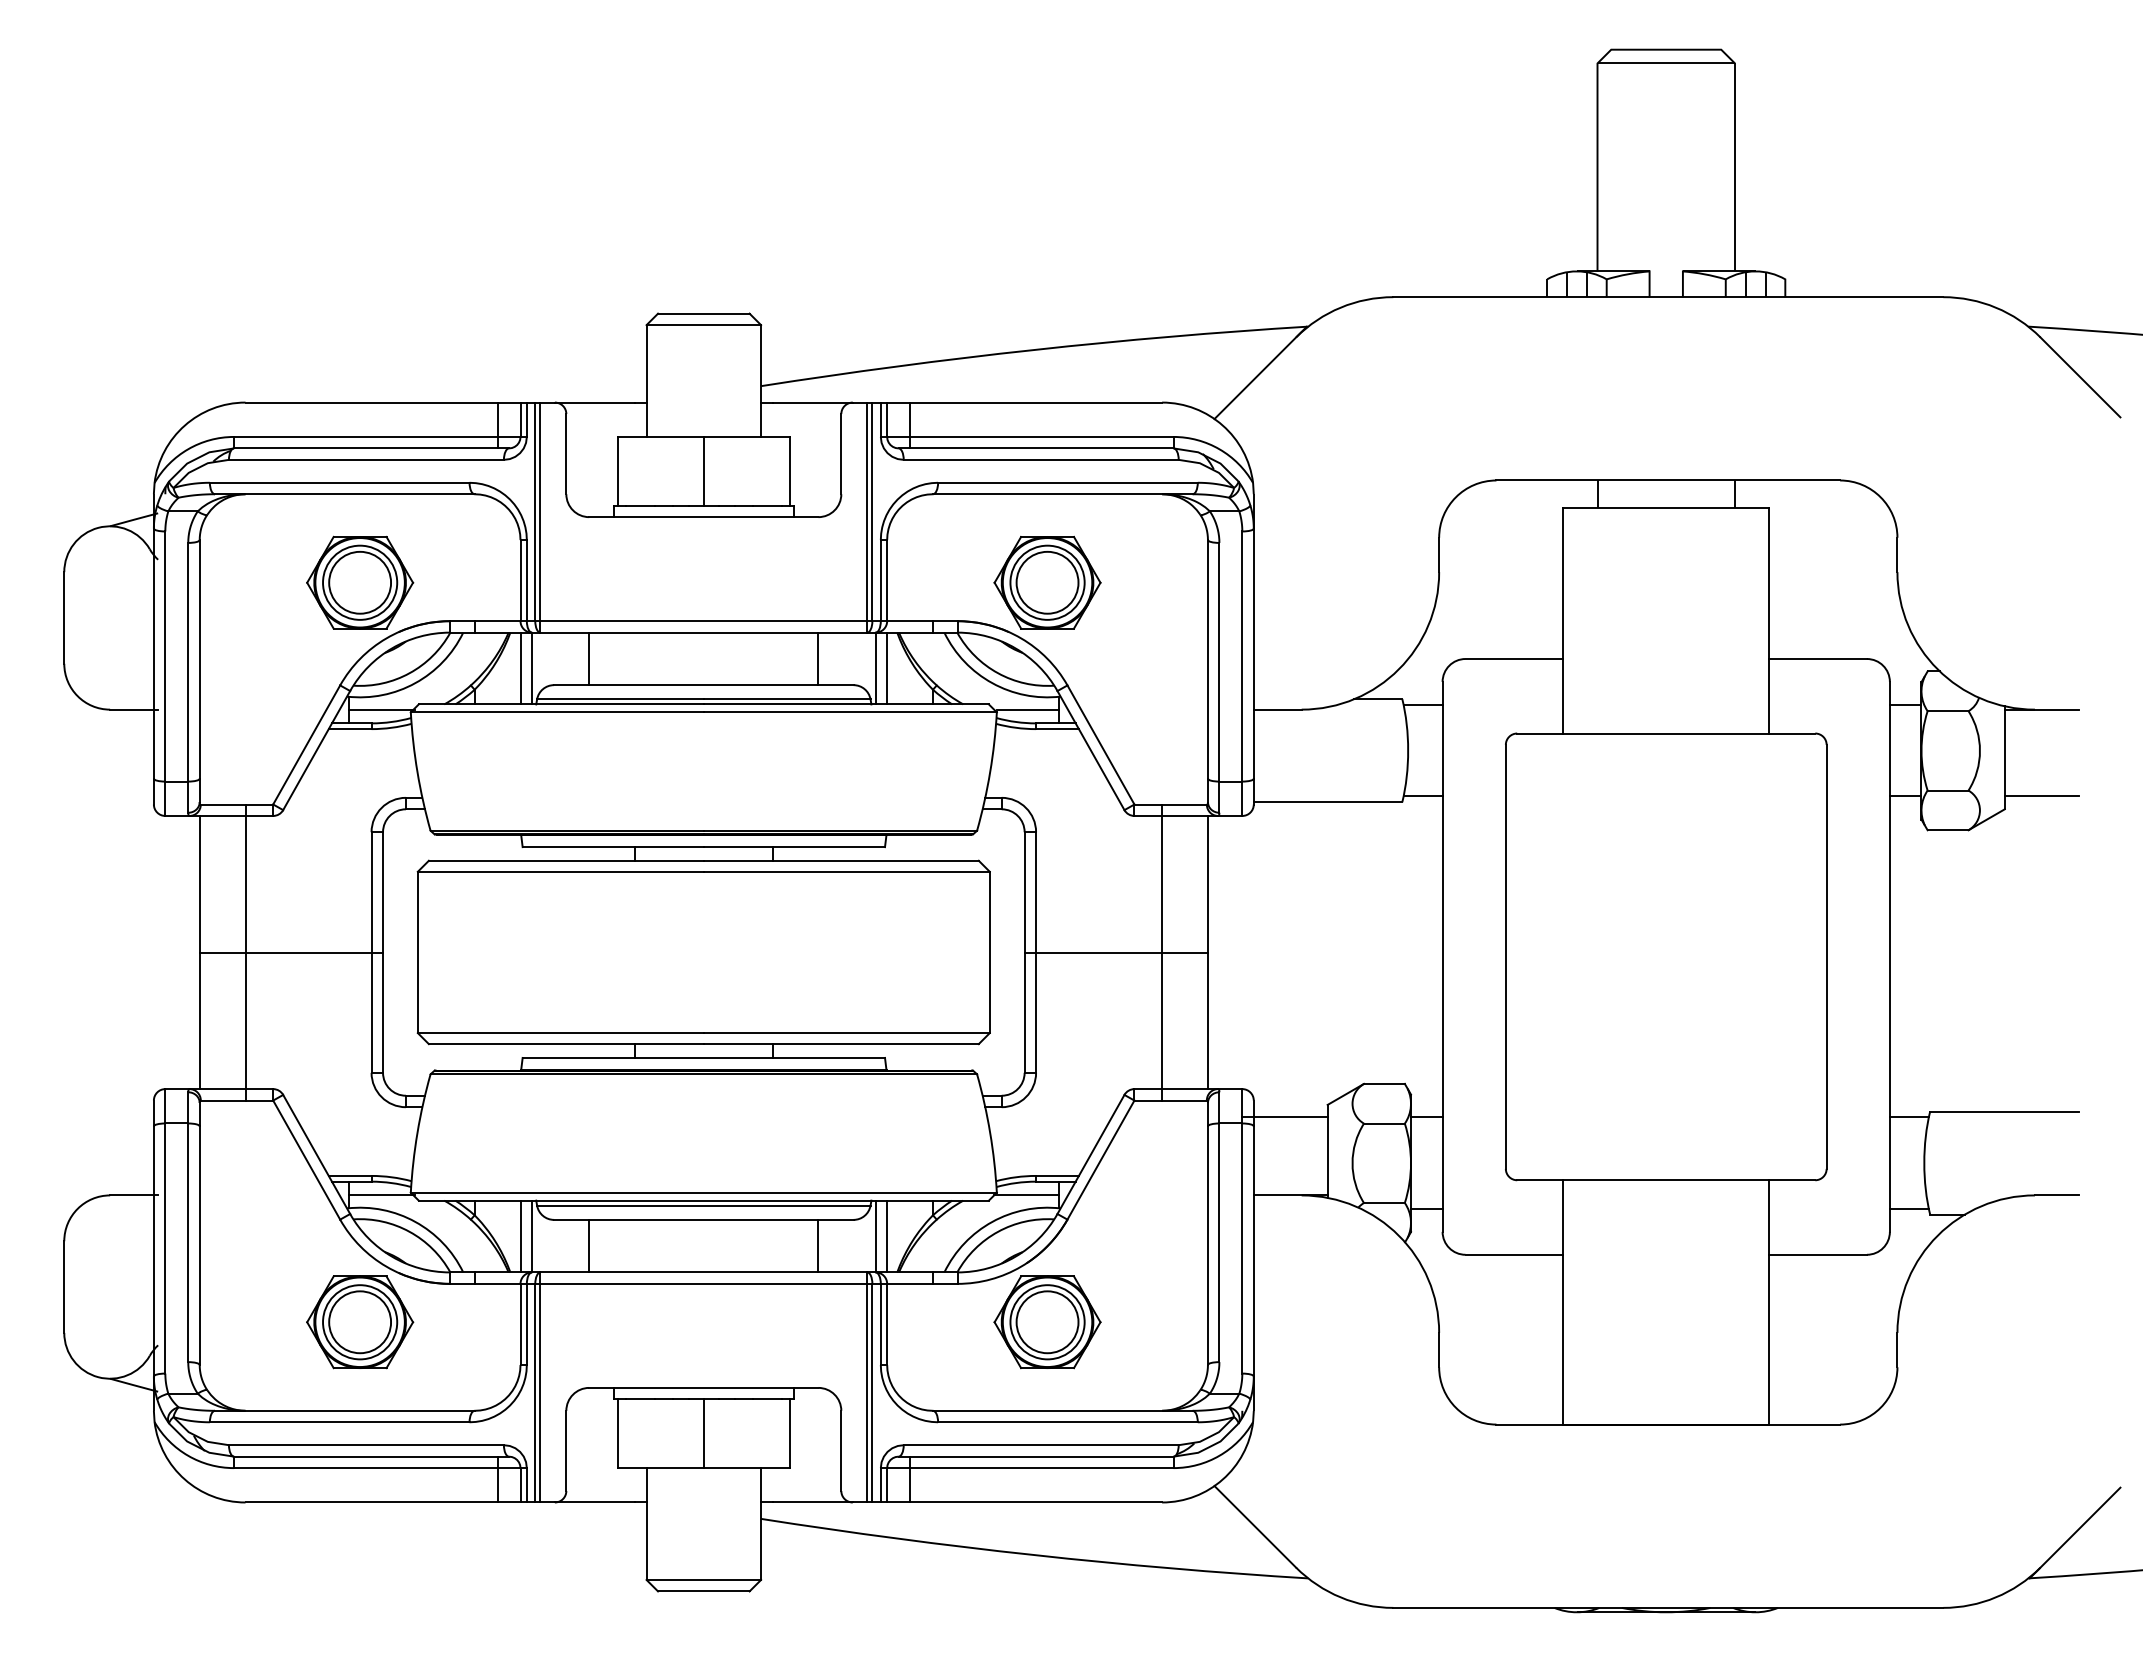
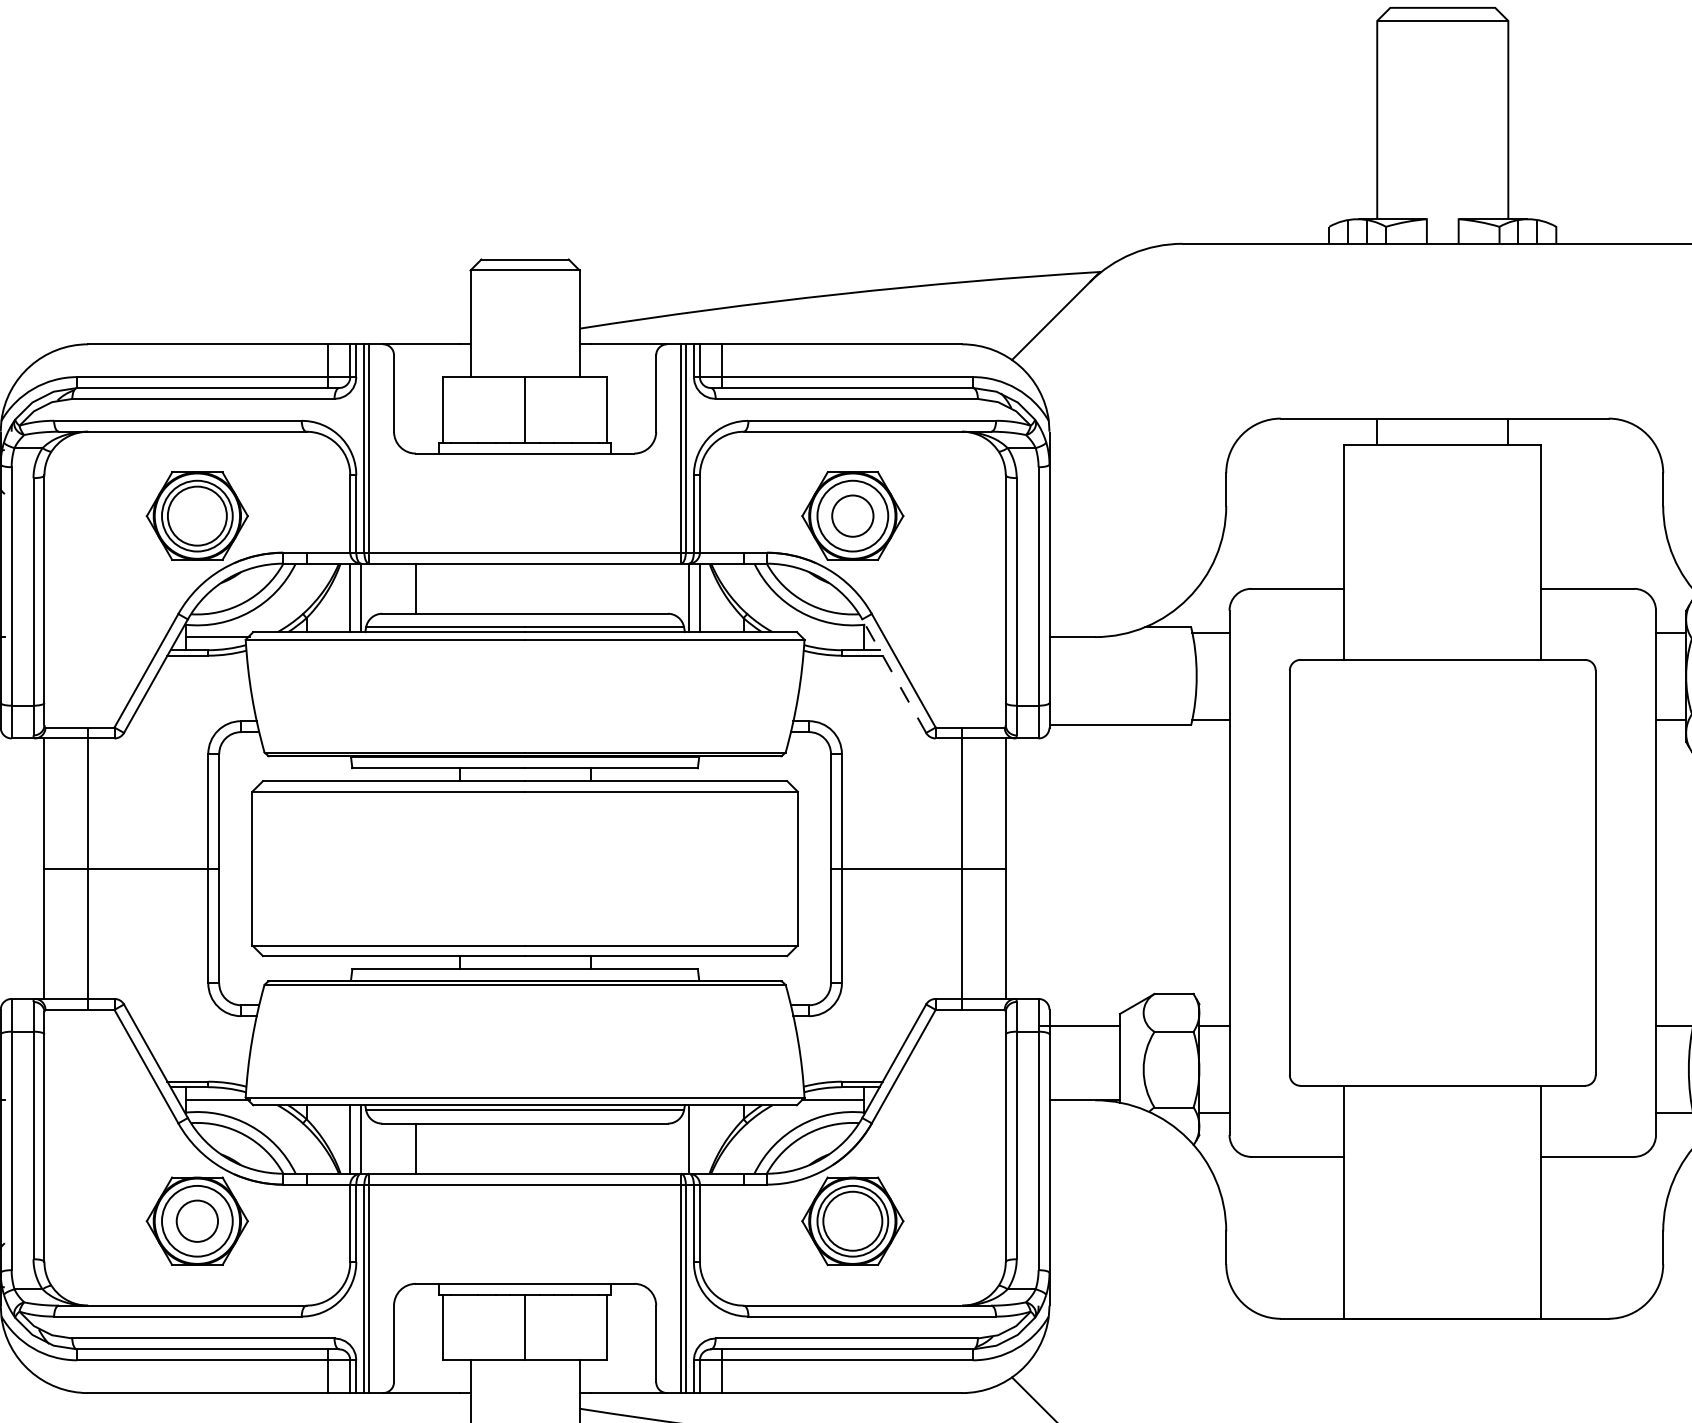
circle: (1047, 582) -> (852, 515), size x0.7
line: (818, 658) -> (634, 588), removed
line: (1027, 709) -> (833, 636), removed
line: (1090, 750) -> (893, 676), solid -> dashed
line: (887, 1236) -> (700, 1139), removed
line: (818, 1245) -> (634, 1148), removed
circle: (360, 1322) -> (197, 1221), size x0.7

